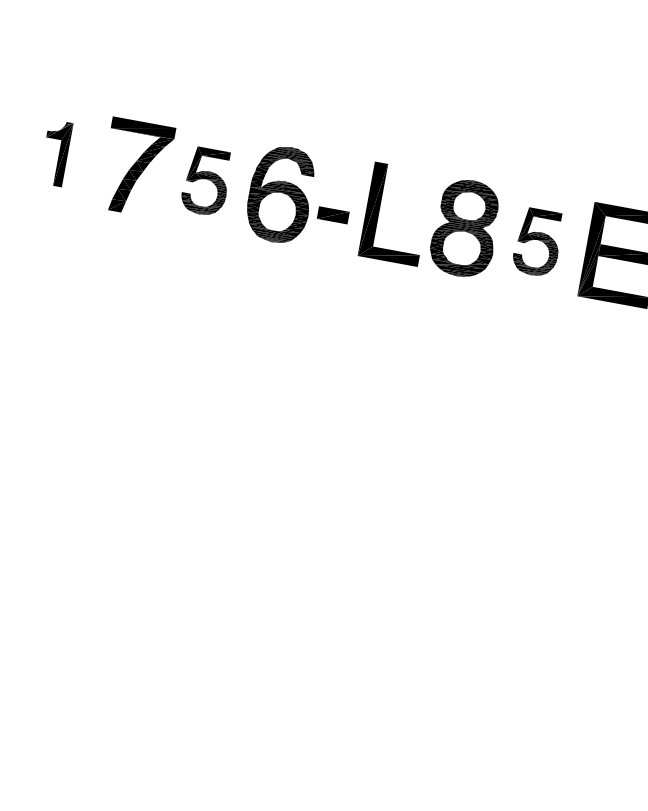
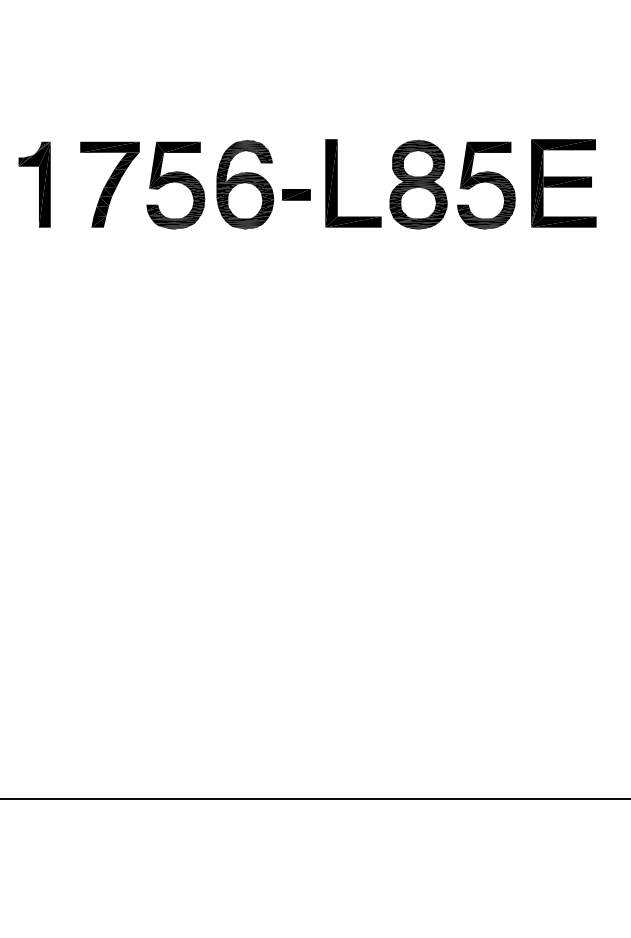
part: (55, 152) -> (34, 184), size x1.43
part: (205, 181) -> (175, 185), size x1.43
part: (537, 242) -> (486, 185), size x1.43

